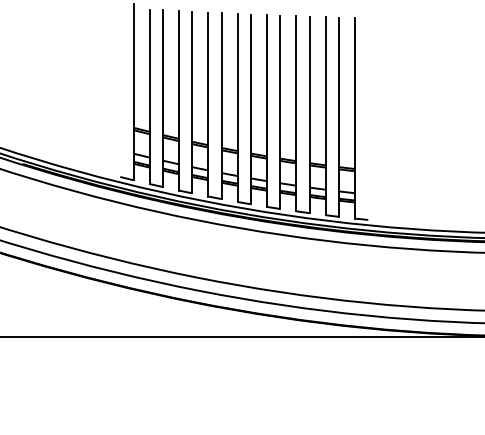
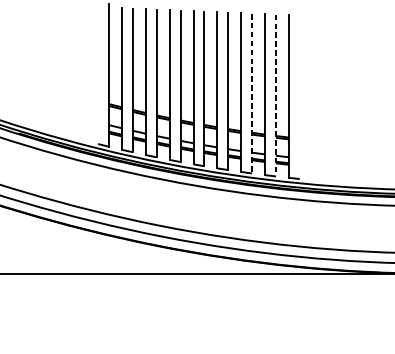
line: (309, 115) -> (251, 94), solid -> dashed
line: (338, 117) -> (275, 95), solid -> dashed

